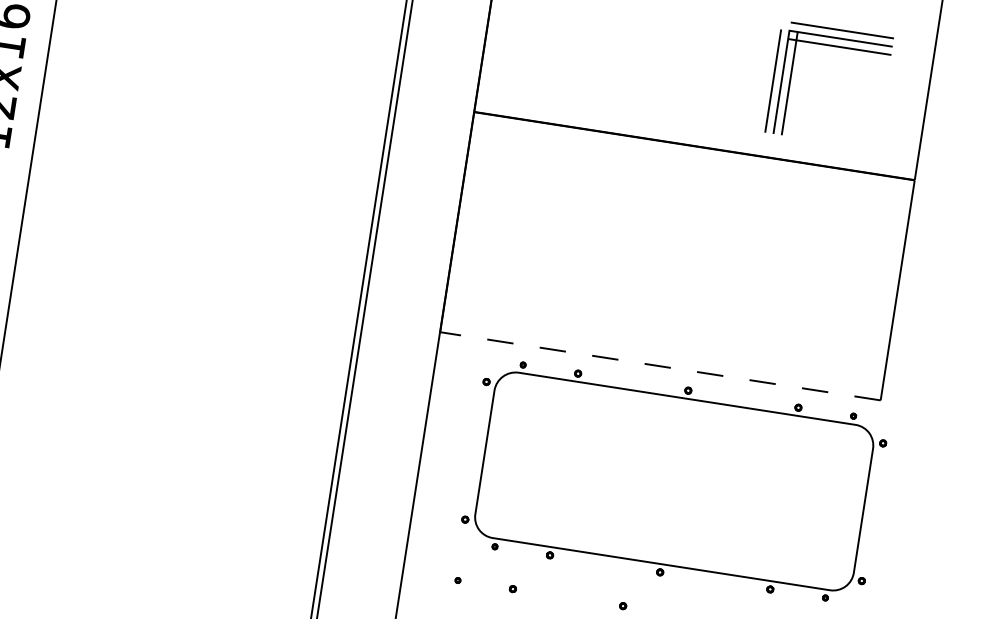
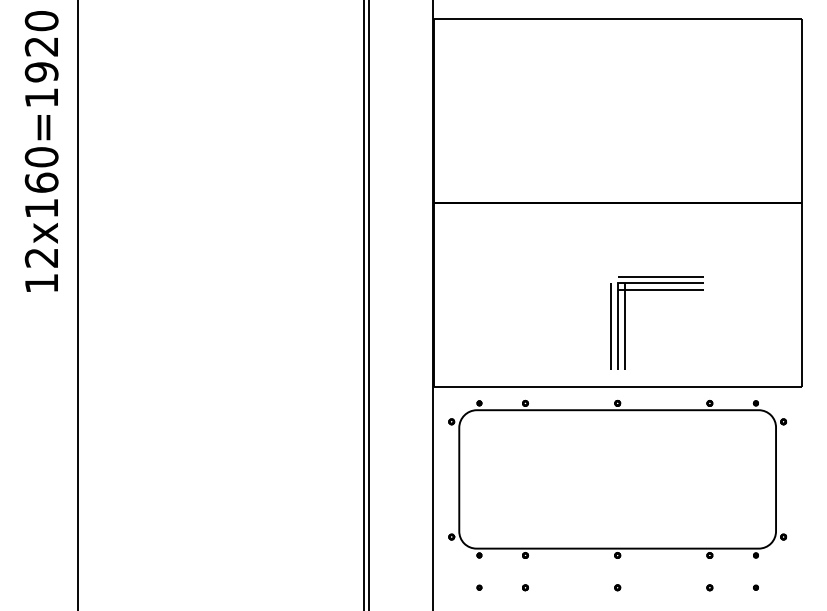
part: (791, 78) -> (625, 322), moved
line: (659, 366) -> (617, 387), dashed -> solid
part: (674, 480) -> (617, 478), moved

